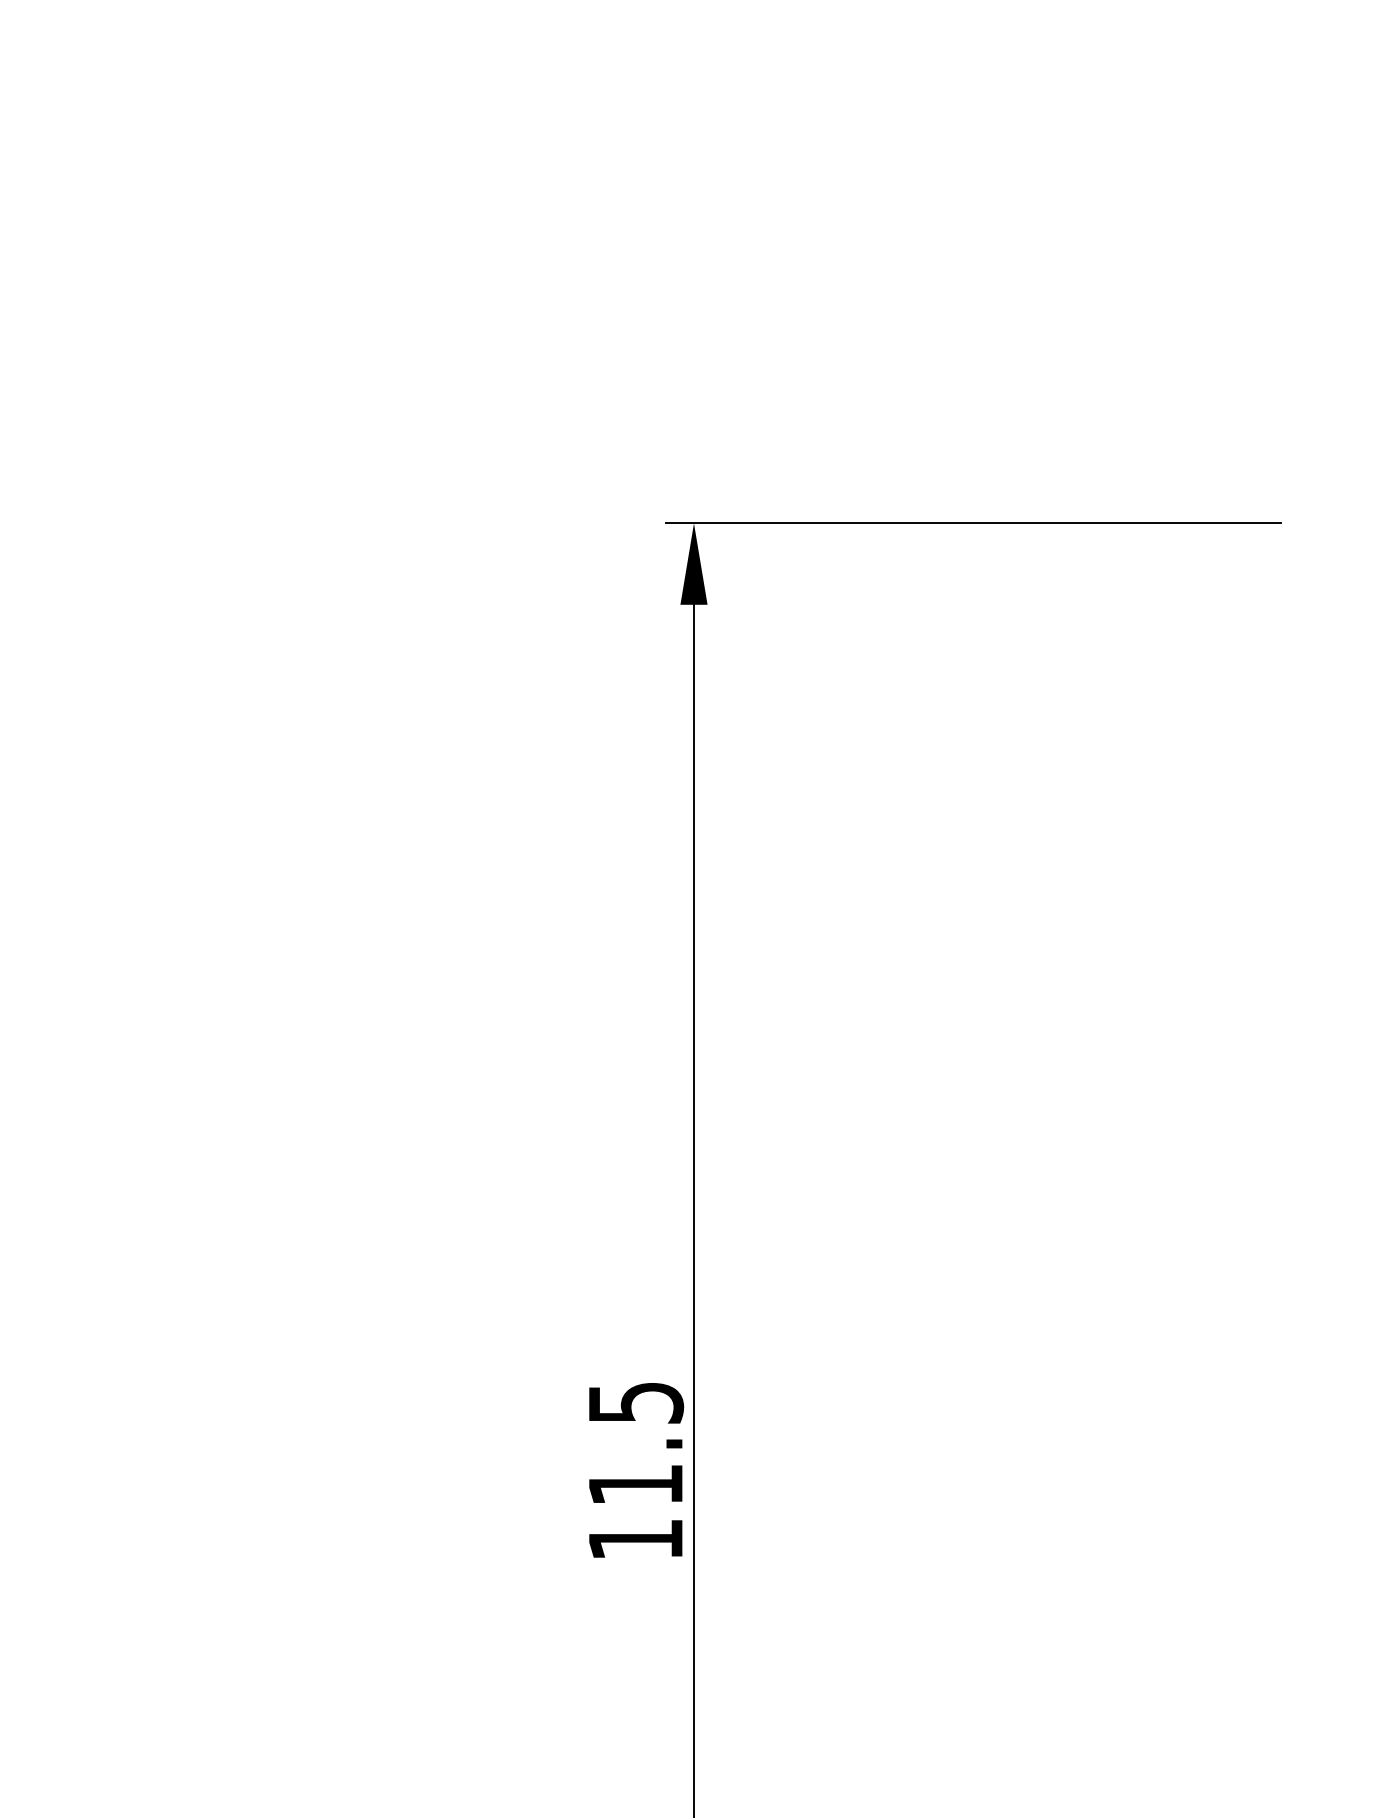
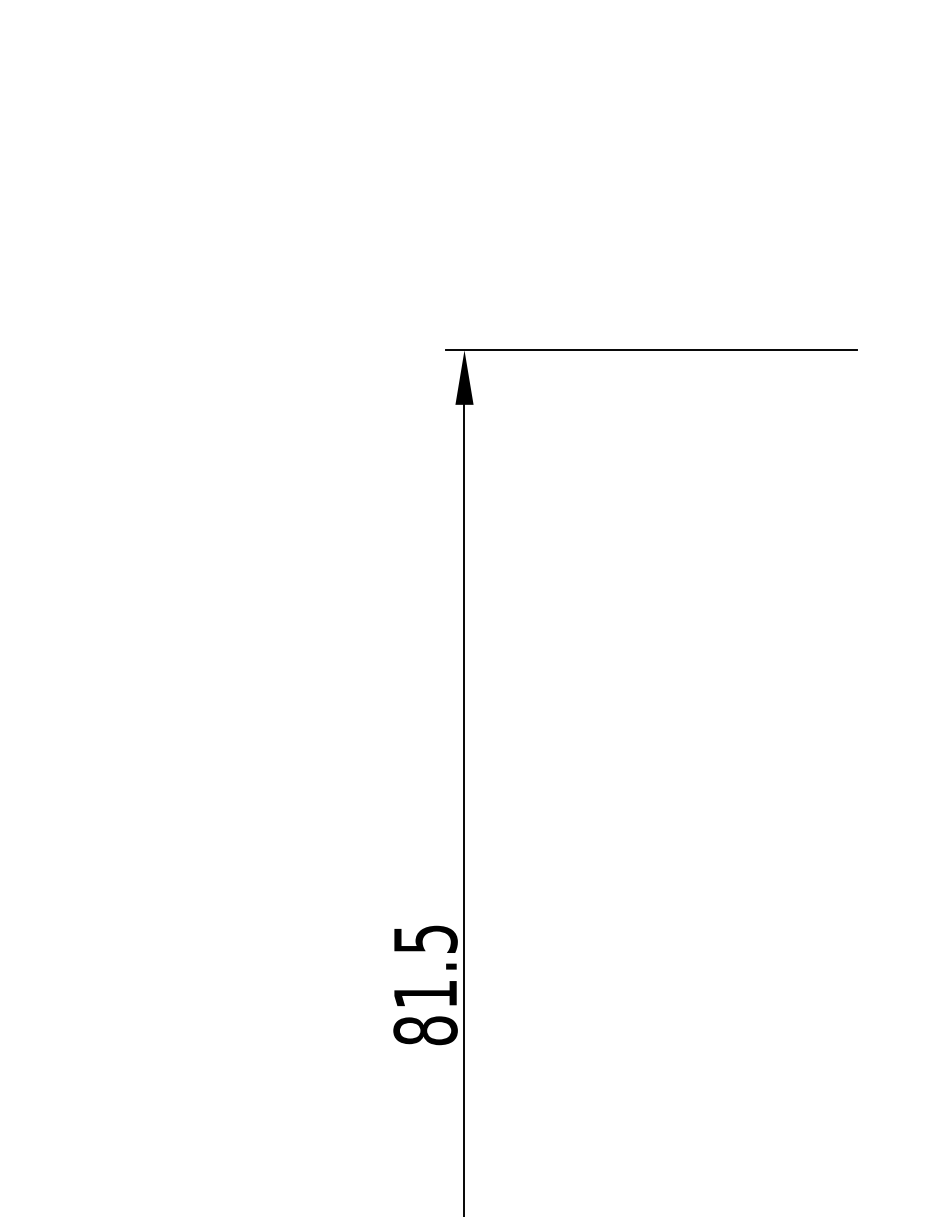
text: (635, 1539) -> (425, 1030), 11.5 -> 81.5

